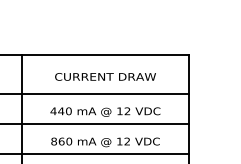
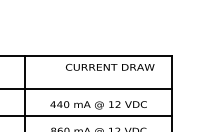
text: (105, 76) -> (110, 67), moved

